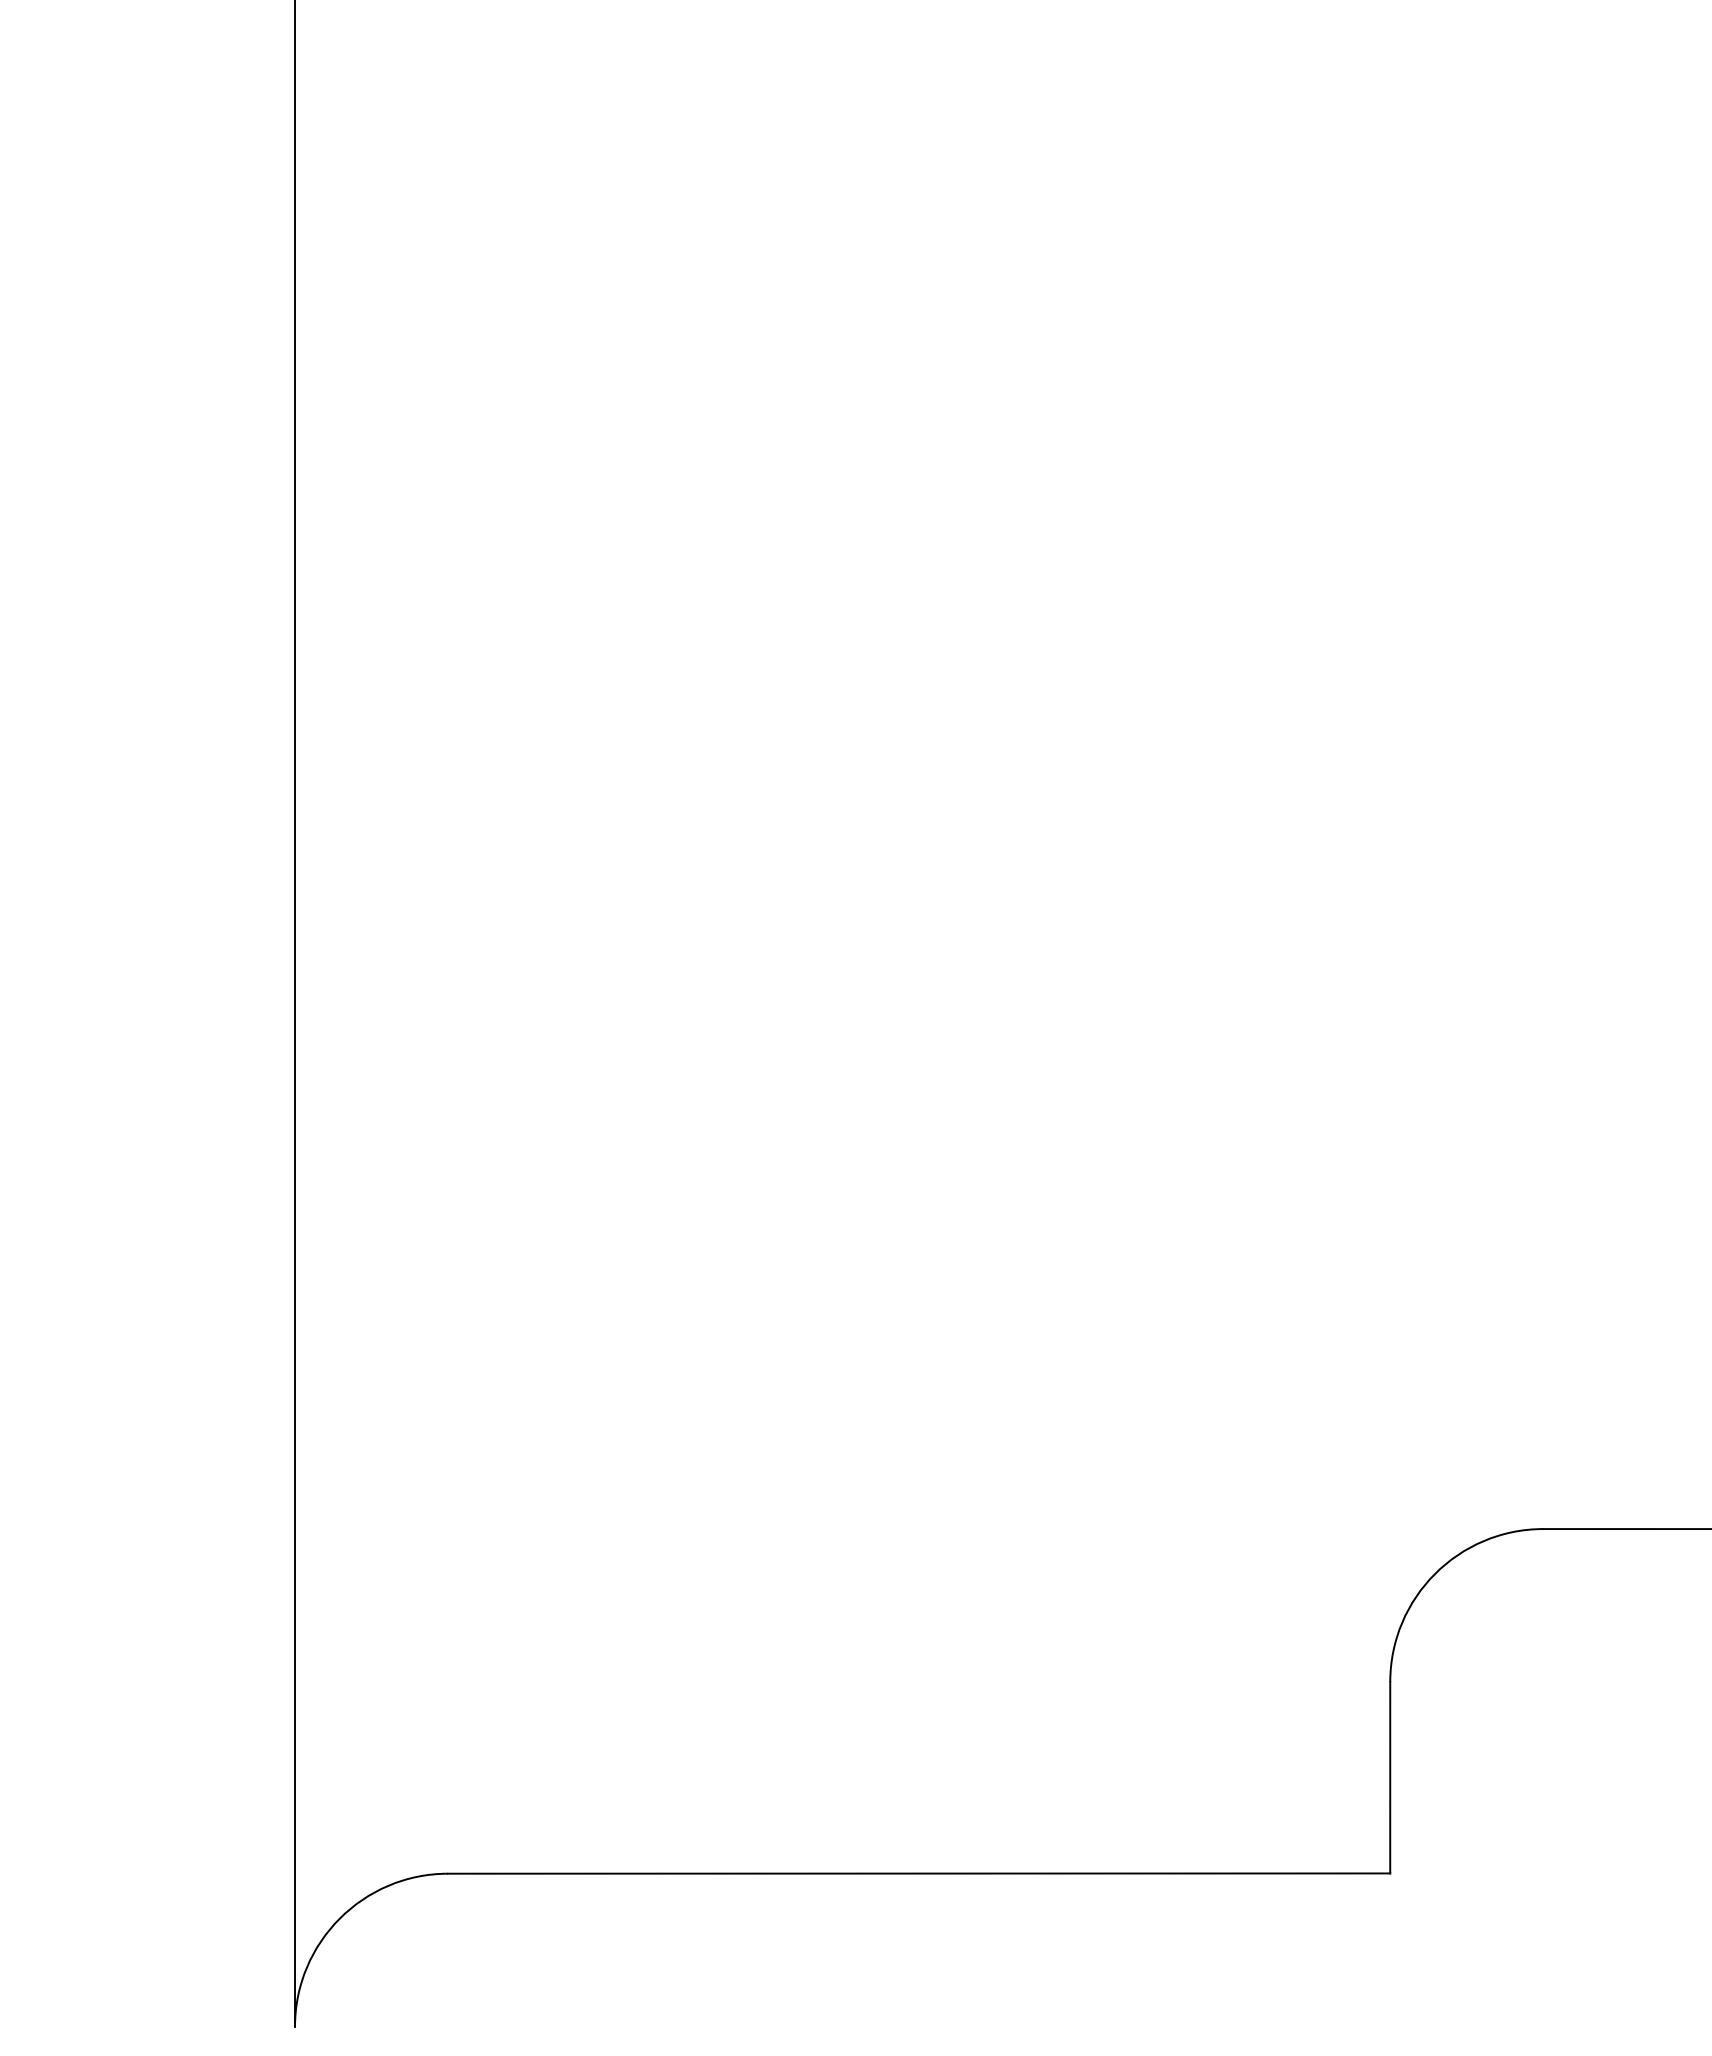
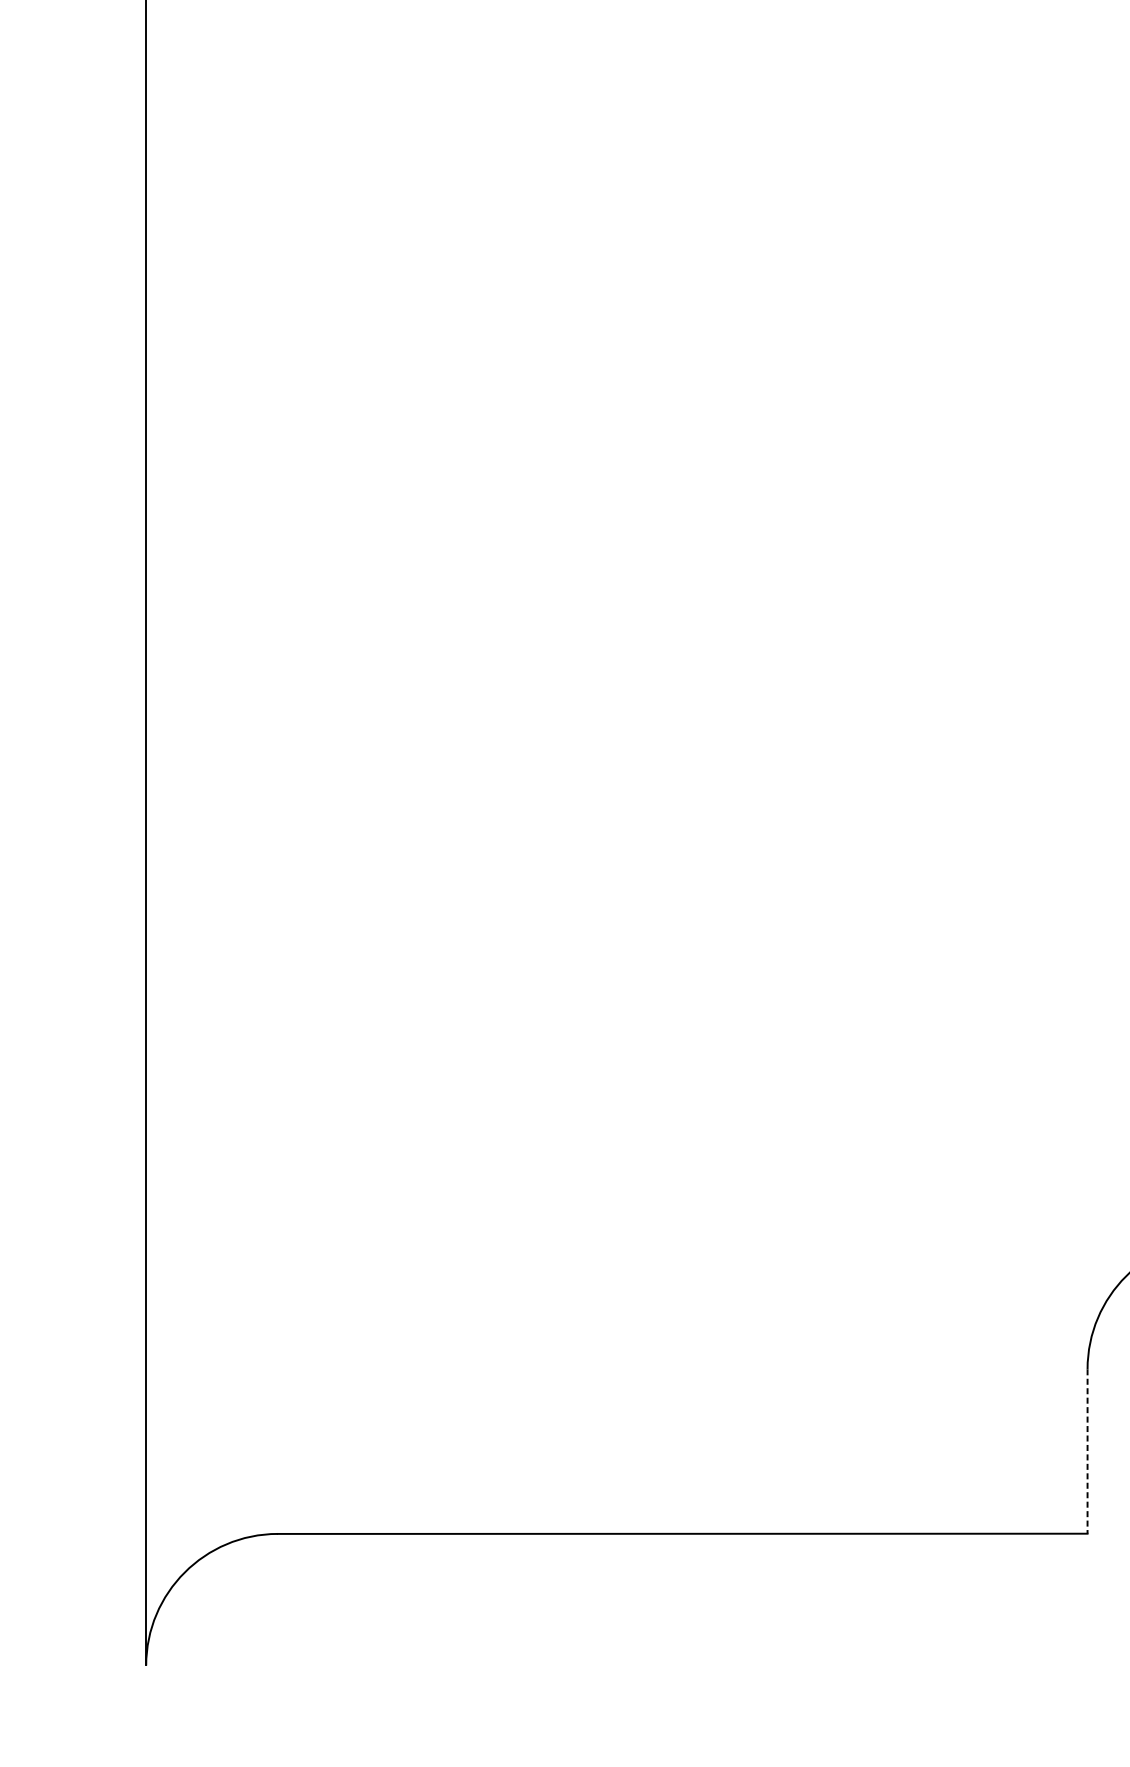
line: (1390, 1777) -> (1087, 1451), solid -> dashed

